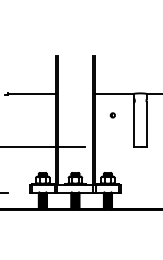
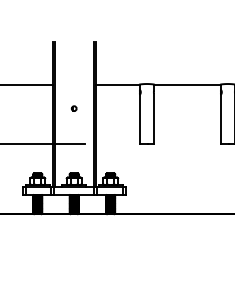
part: (112, 115) -> (73, 108), moved

